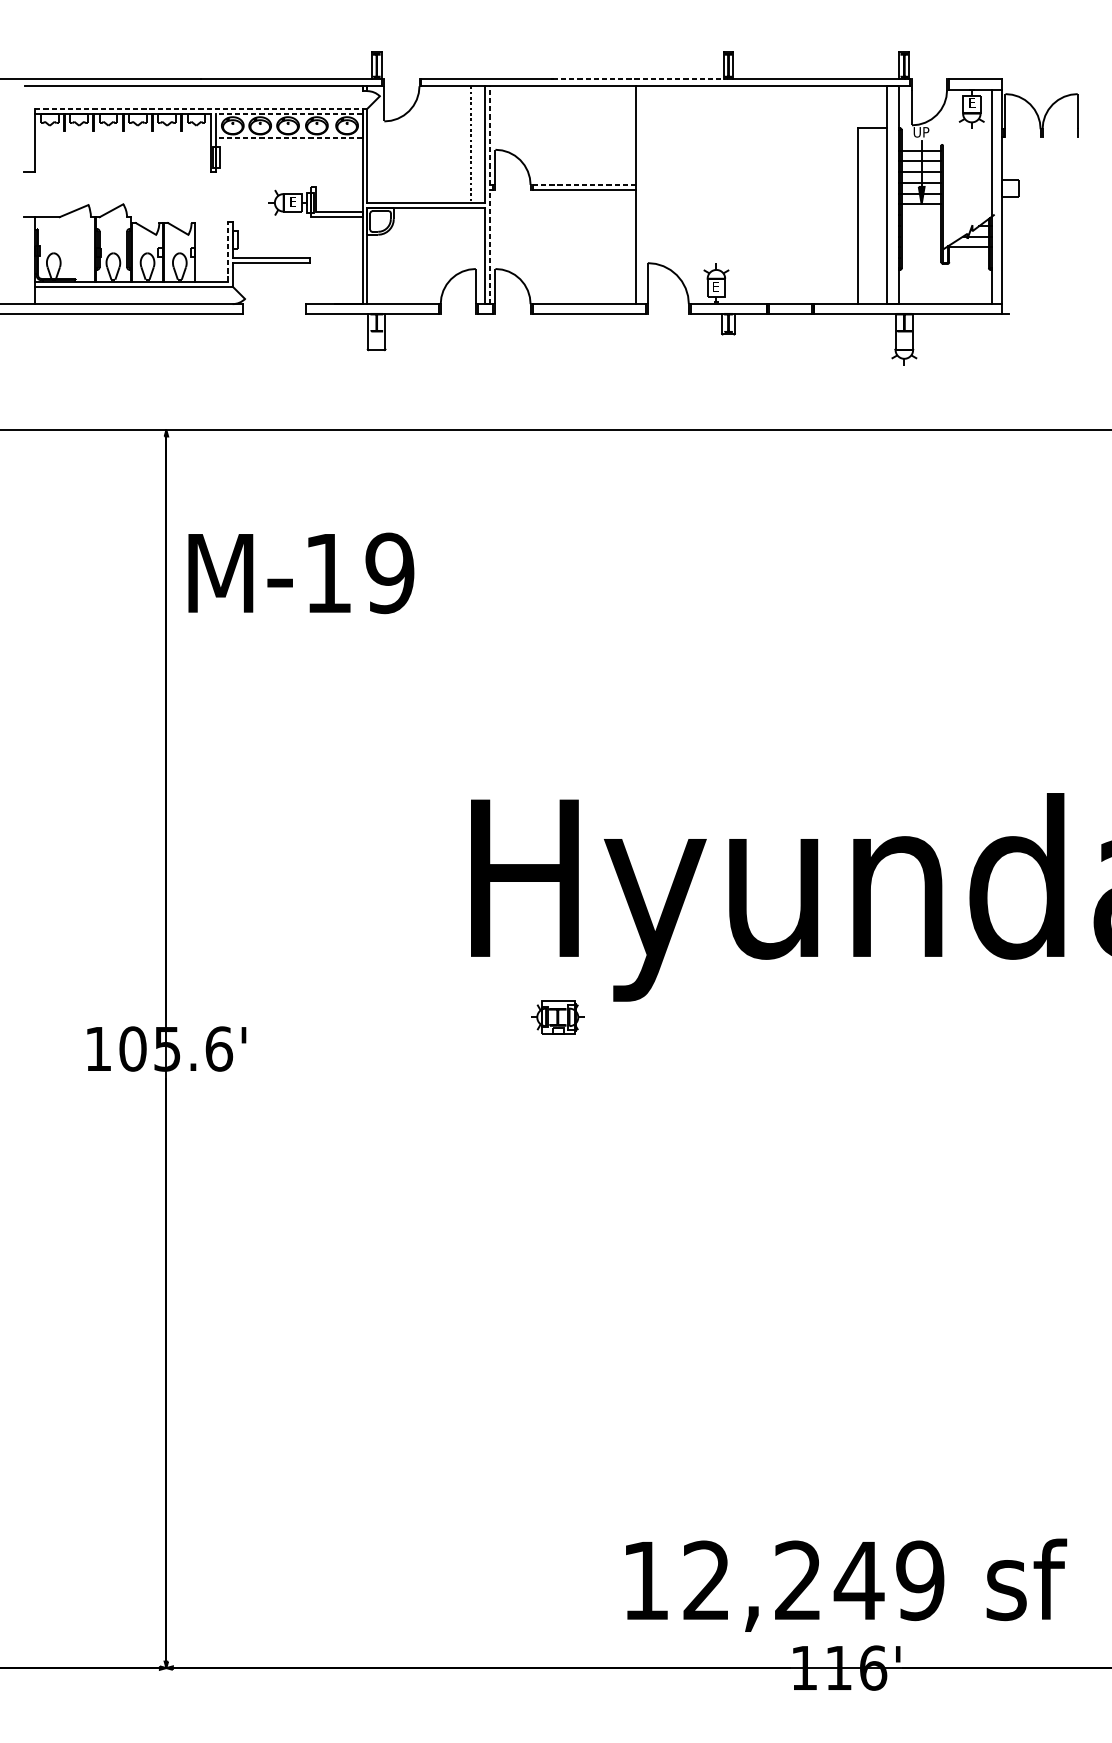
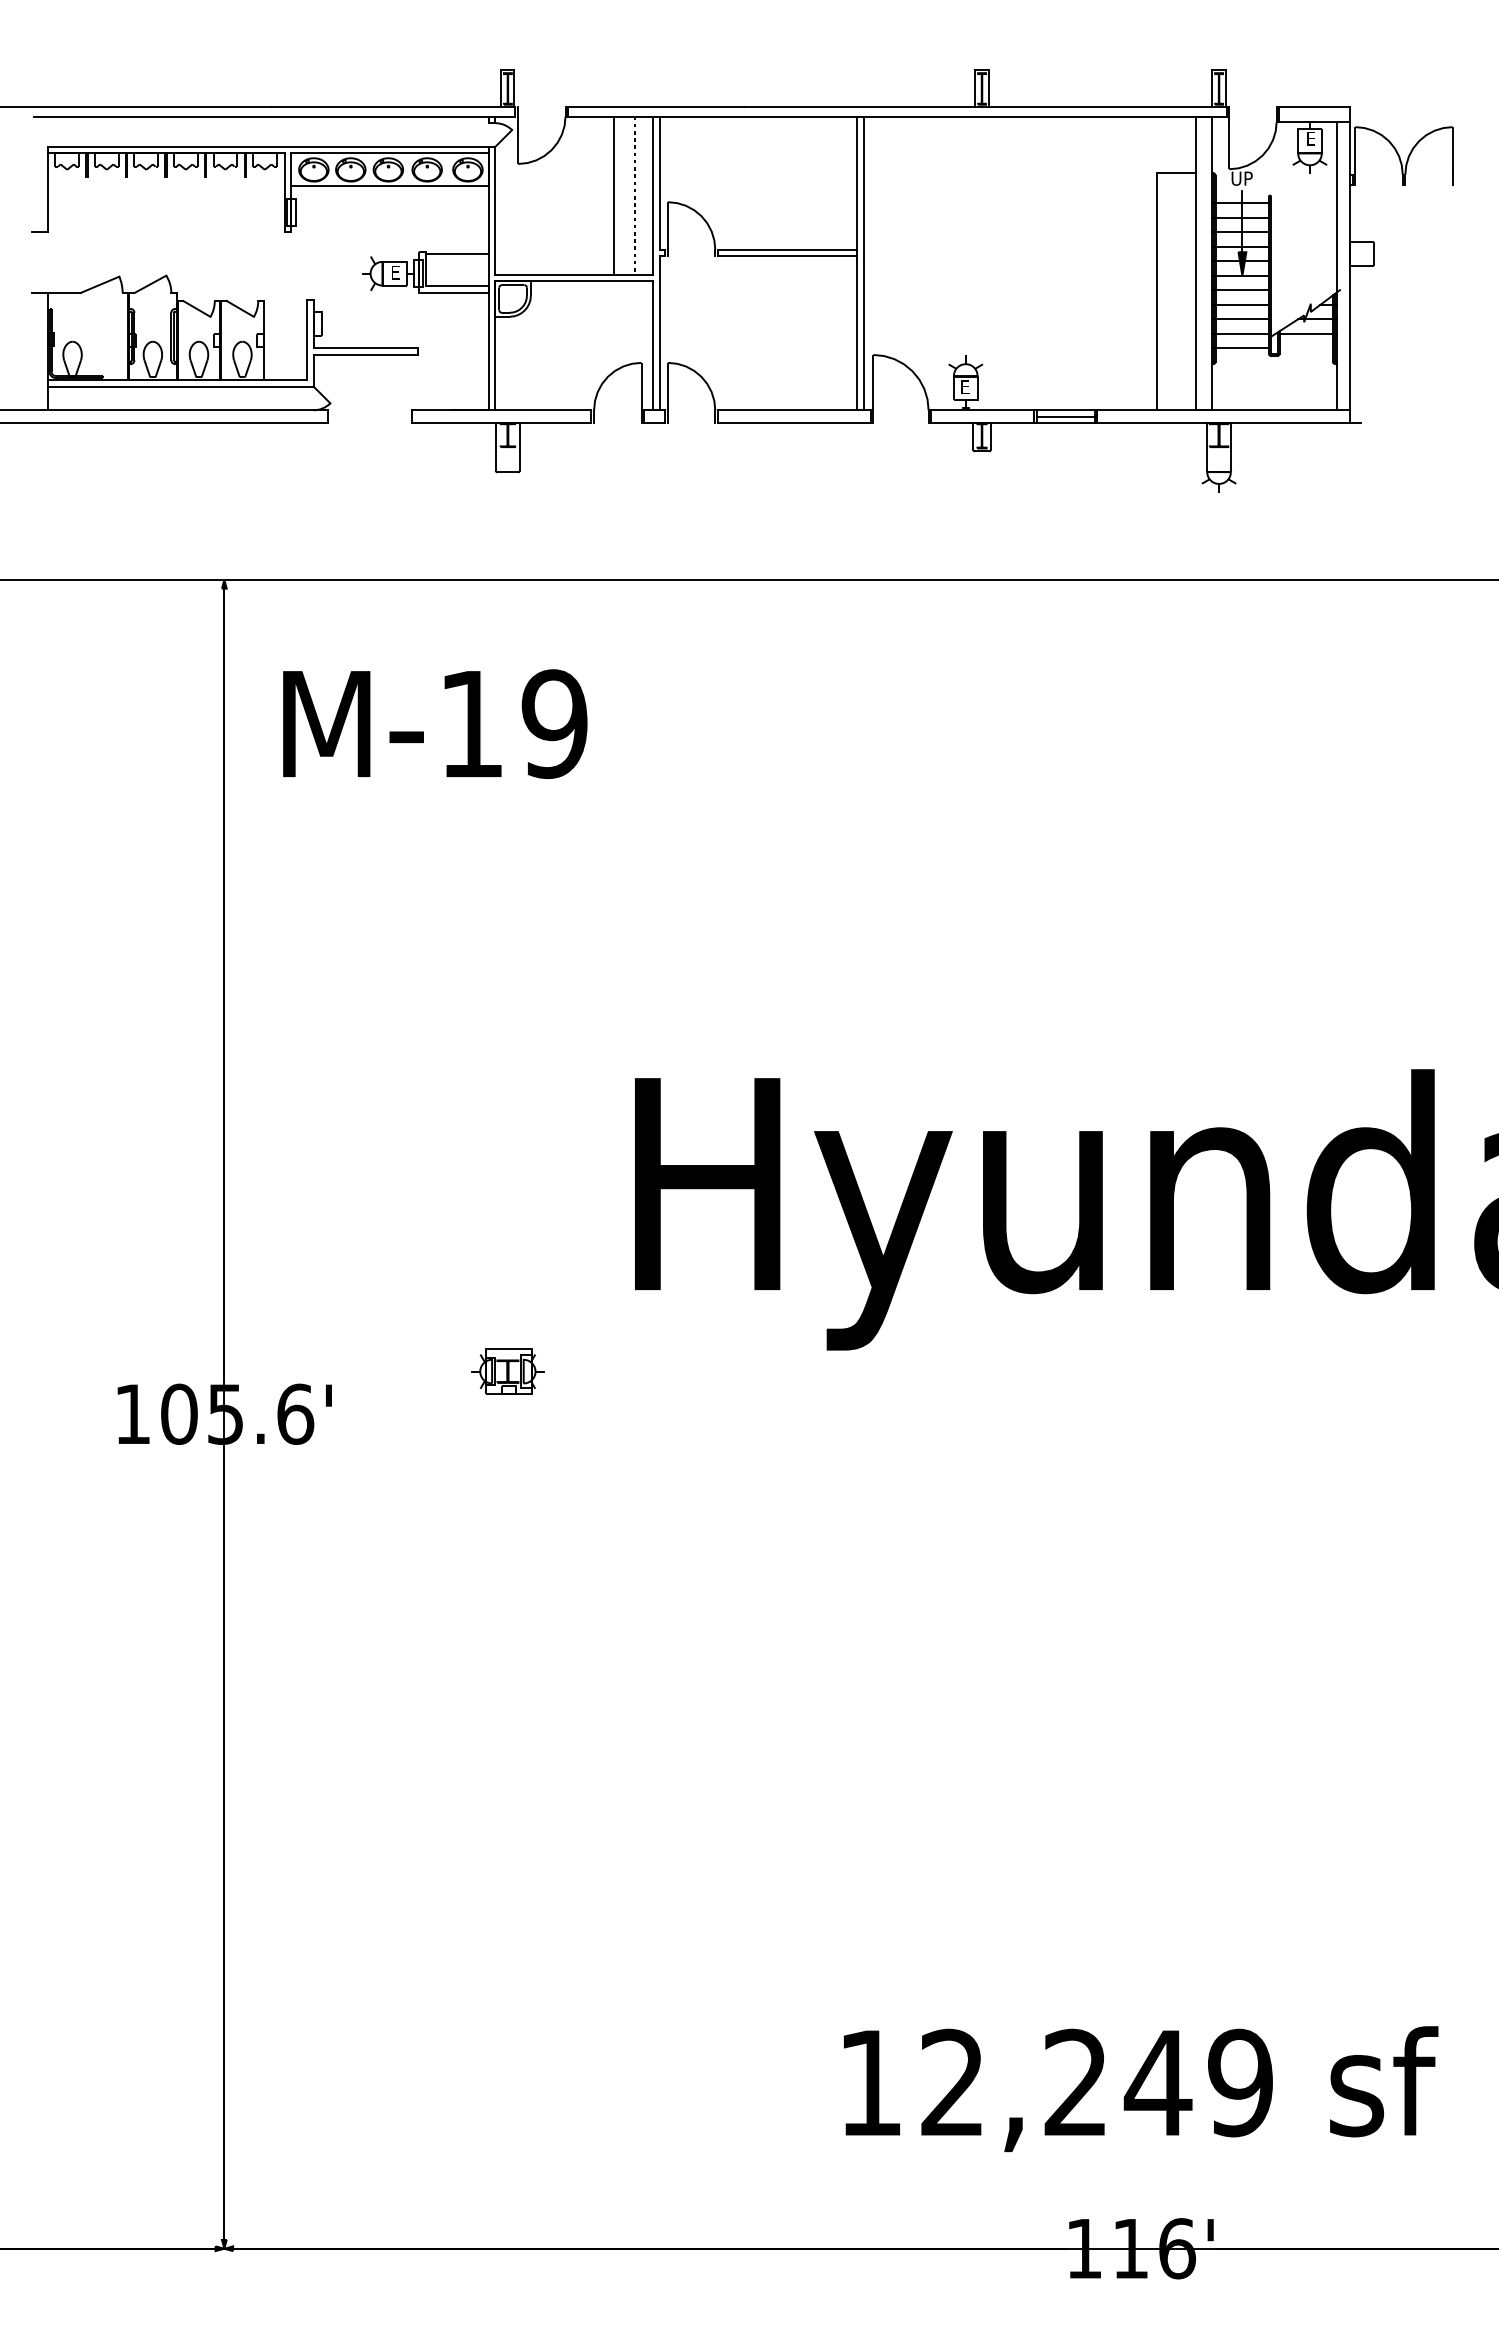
line: (640, 79) -> (863, 107), dashed -> solid
line: (199, 108) -> (268, 146), dashed -> solid
line: (288, 113) -> (389, 153), dashed -> solid
line: (489, 135) -> (659, 183), dashed -> solid
line: (288, 138) -> (389, 186), dashed -> solid
line: (455, 144) -> (613, 195), added
line: (584, 184) -> (787, 249), dashed -> solid
line: (338, 187) -> (456, 253), added
line: (641, 195) -> (864, 263), added
line: (921, 215) -> (1242, 290), added
line: (921, 225) -> (1242, 304), added
line: (921, 236) -> (1242, 319), added
line: (489, 246) -> (659, 332), dashed -> solid
line: (921, 247) -> (1242, 333), added
line: (228, 251) -> (307, 339), dashed -> solid
line: (921, 258) -> (1242, 348), added
line: (790, 308) -> (1065, 416), added
text: (301, 573) -> (435, 724), moved
part: (557, 1017) -> (507, 1371), moved
text: (846, 1584) -> (1141, 2088), moved

